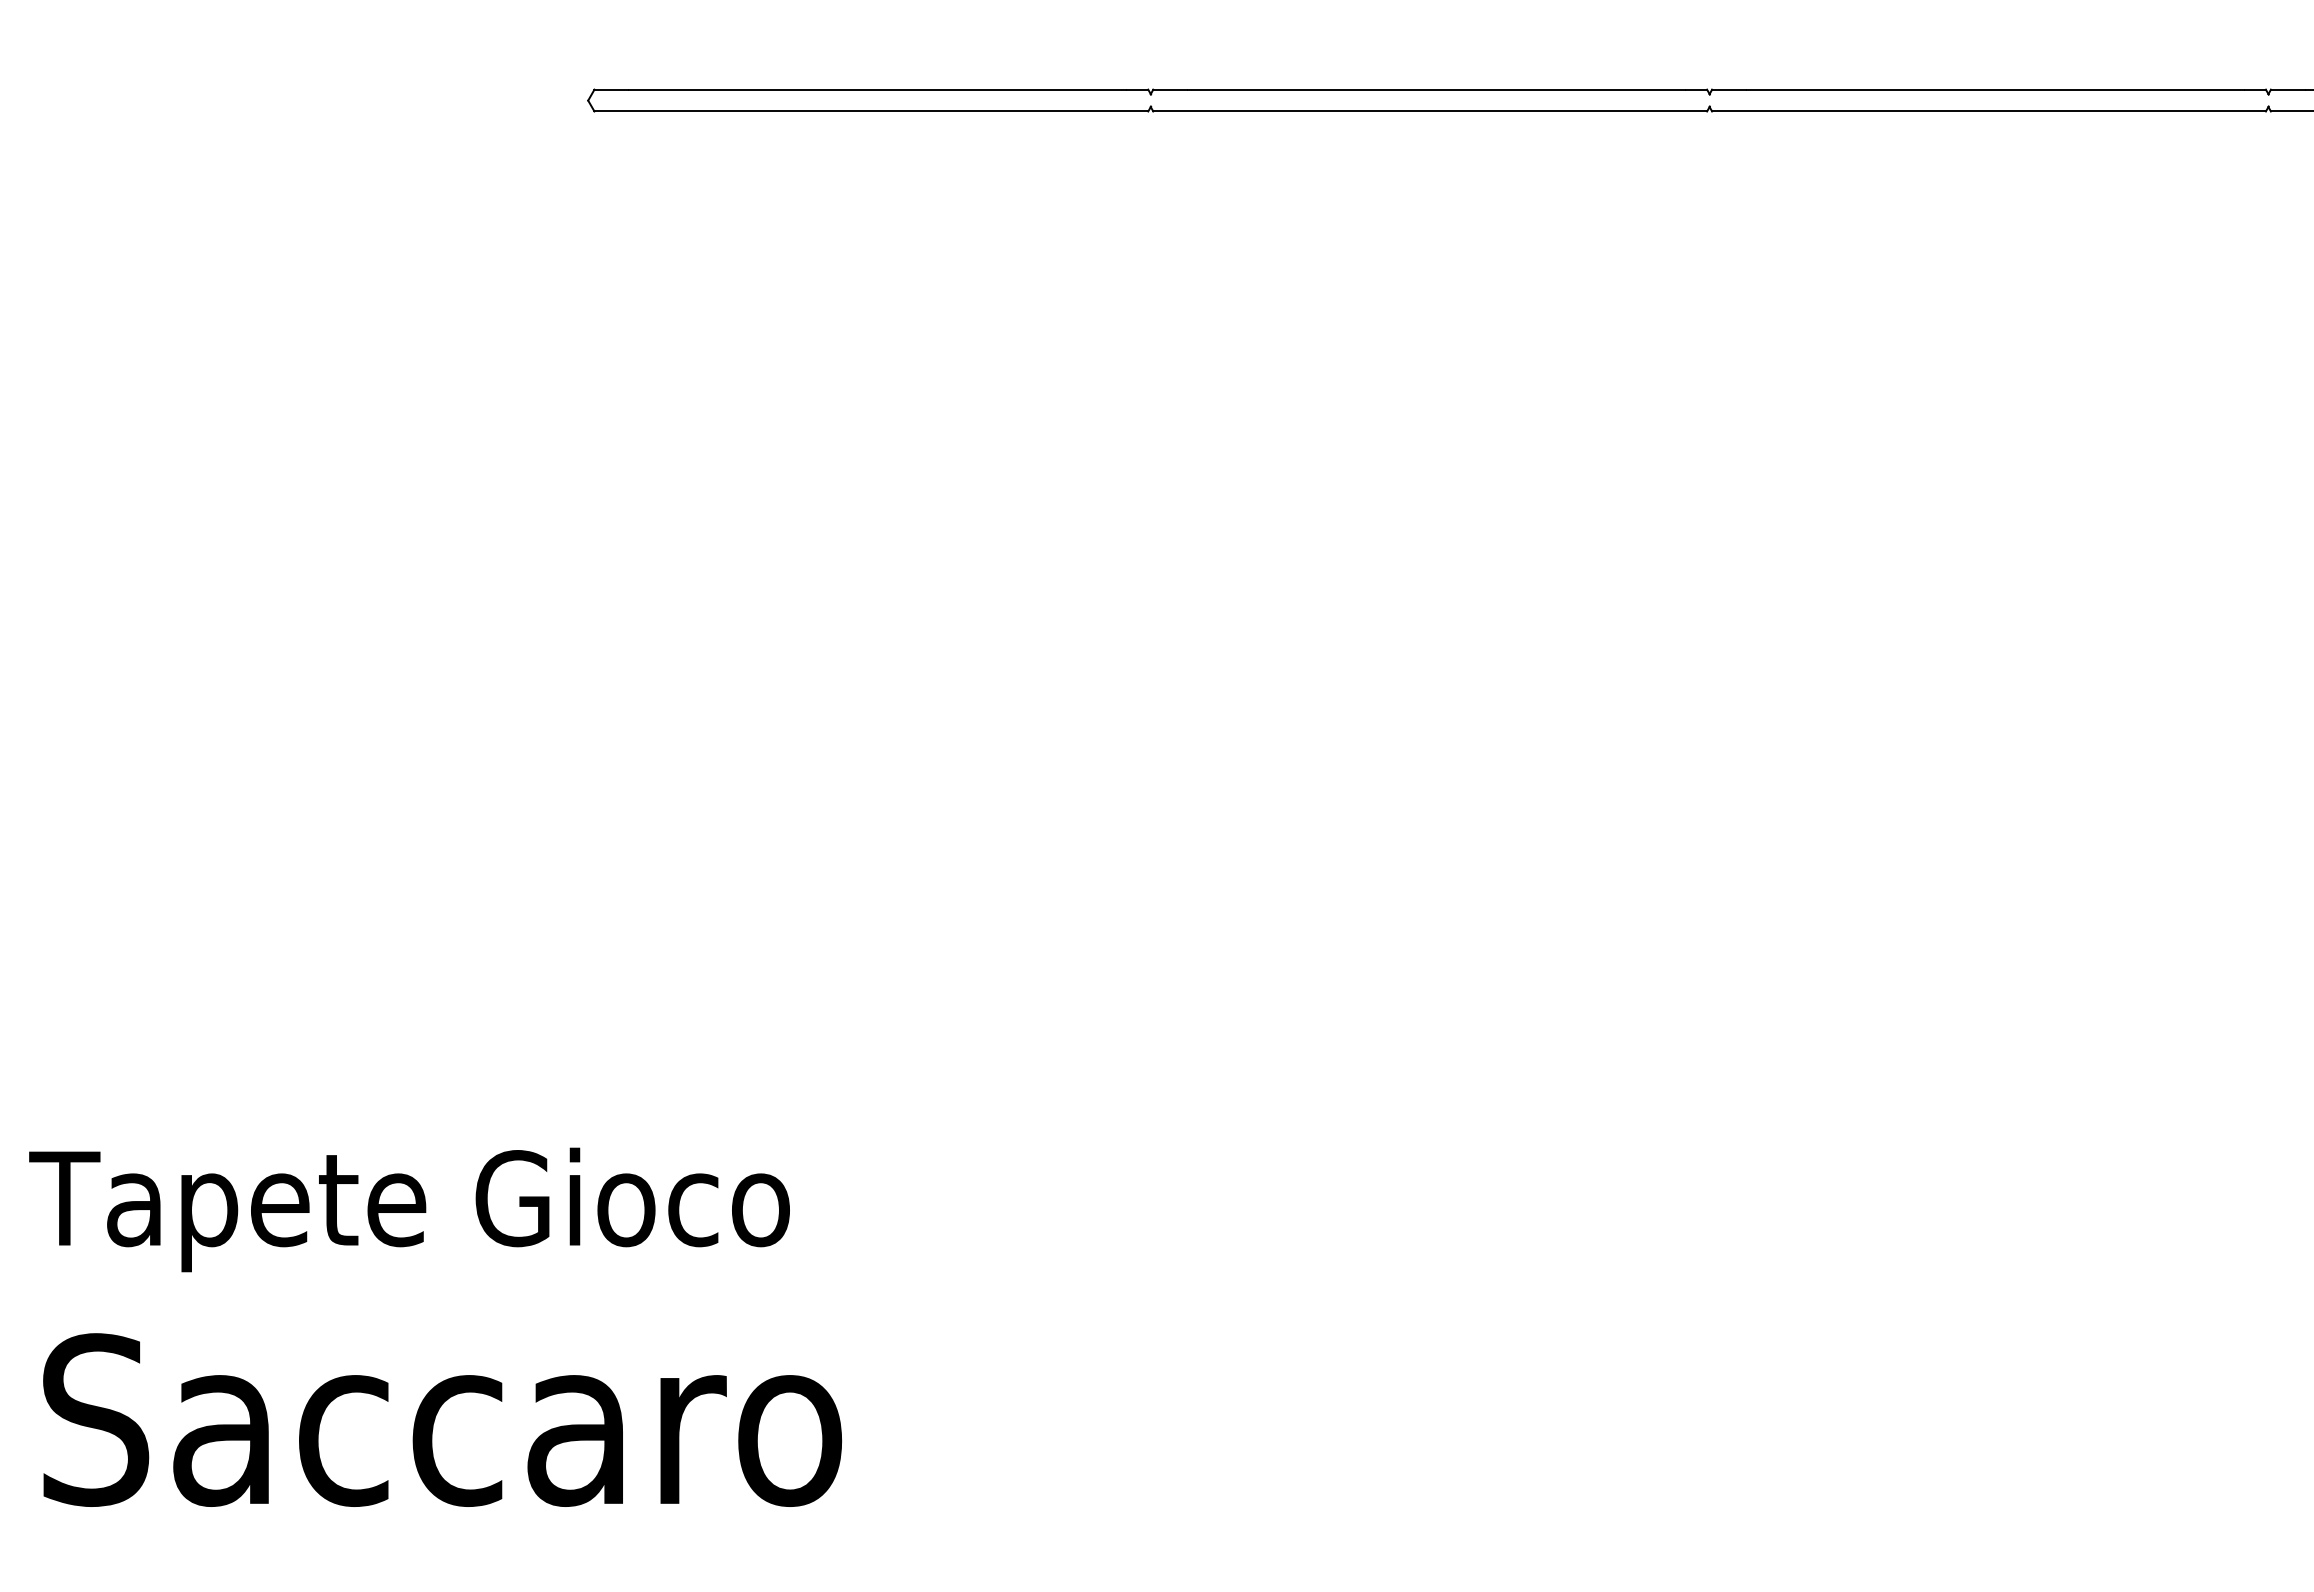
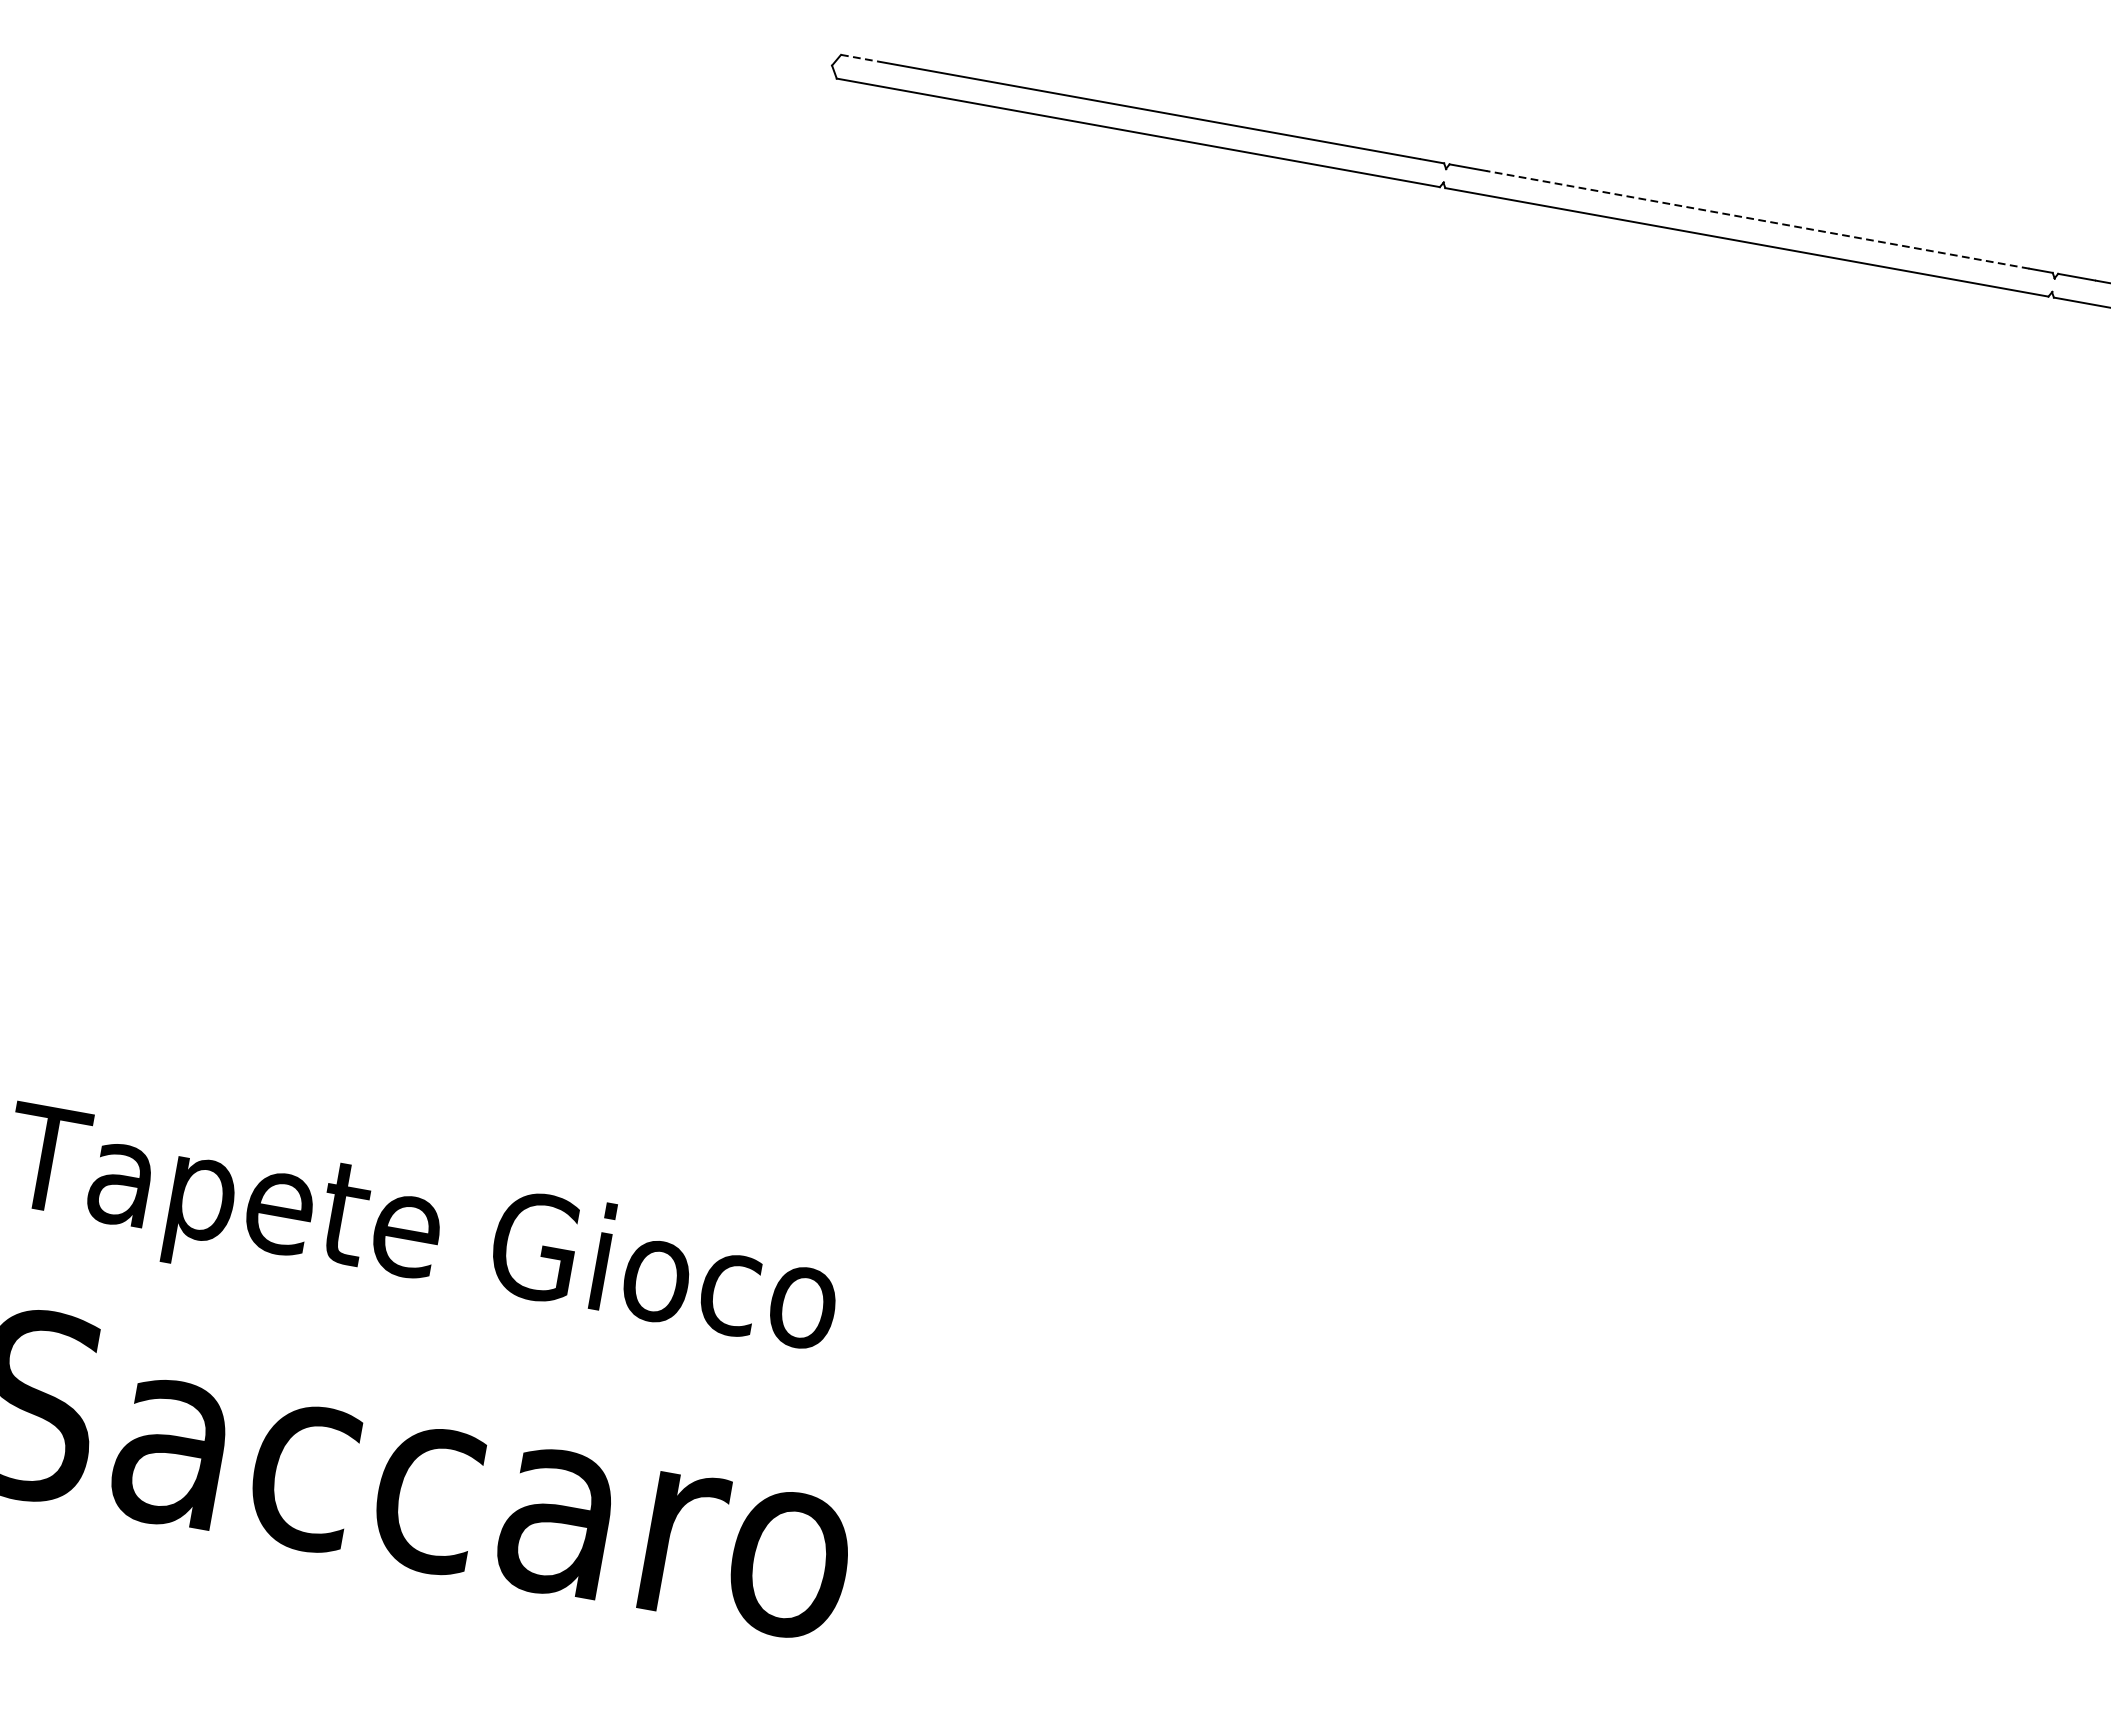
line: (611, 89) -> (859, 58), solid -> dashed
line: (1435, 89) -> (1756, 219), solid -> dashed

